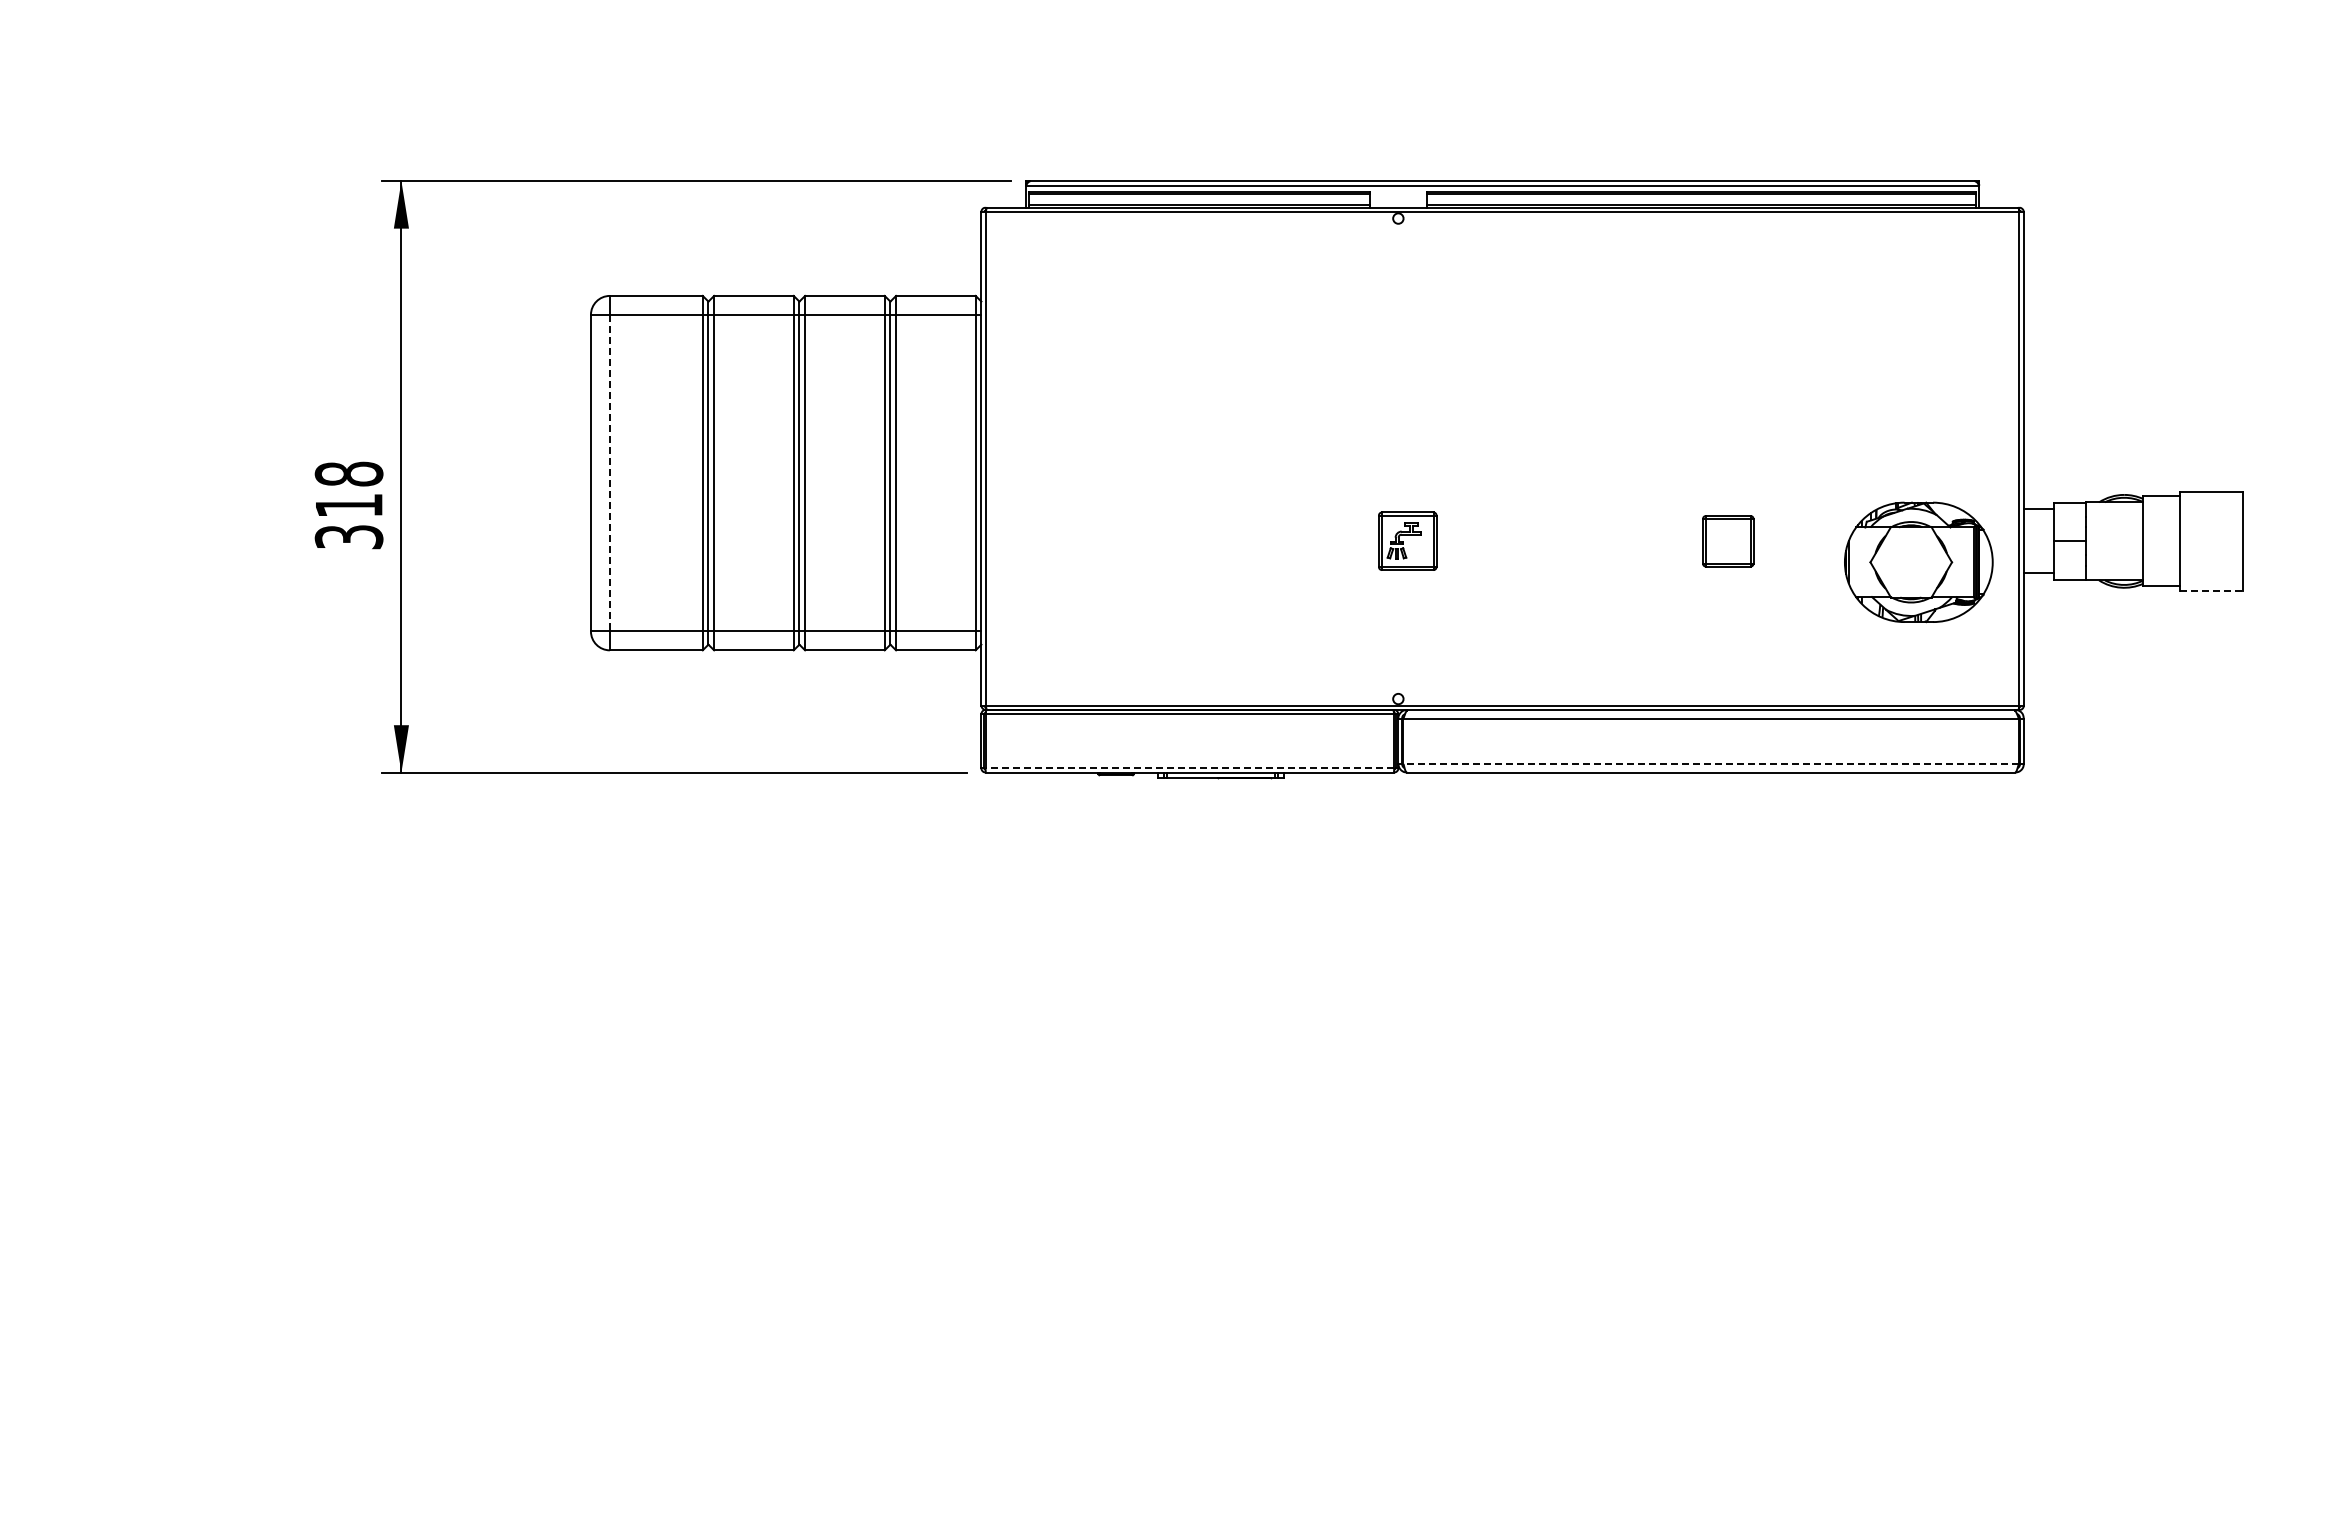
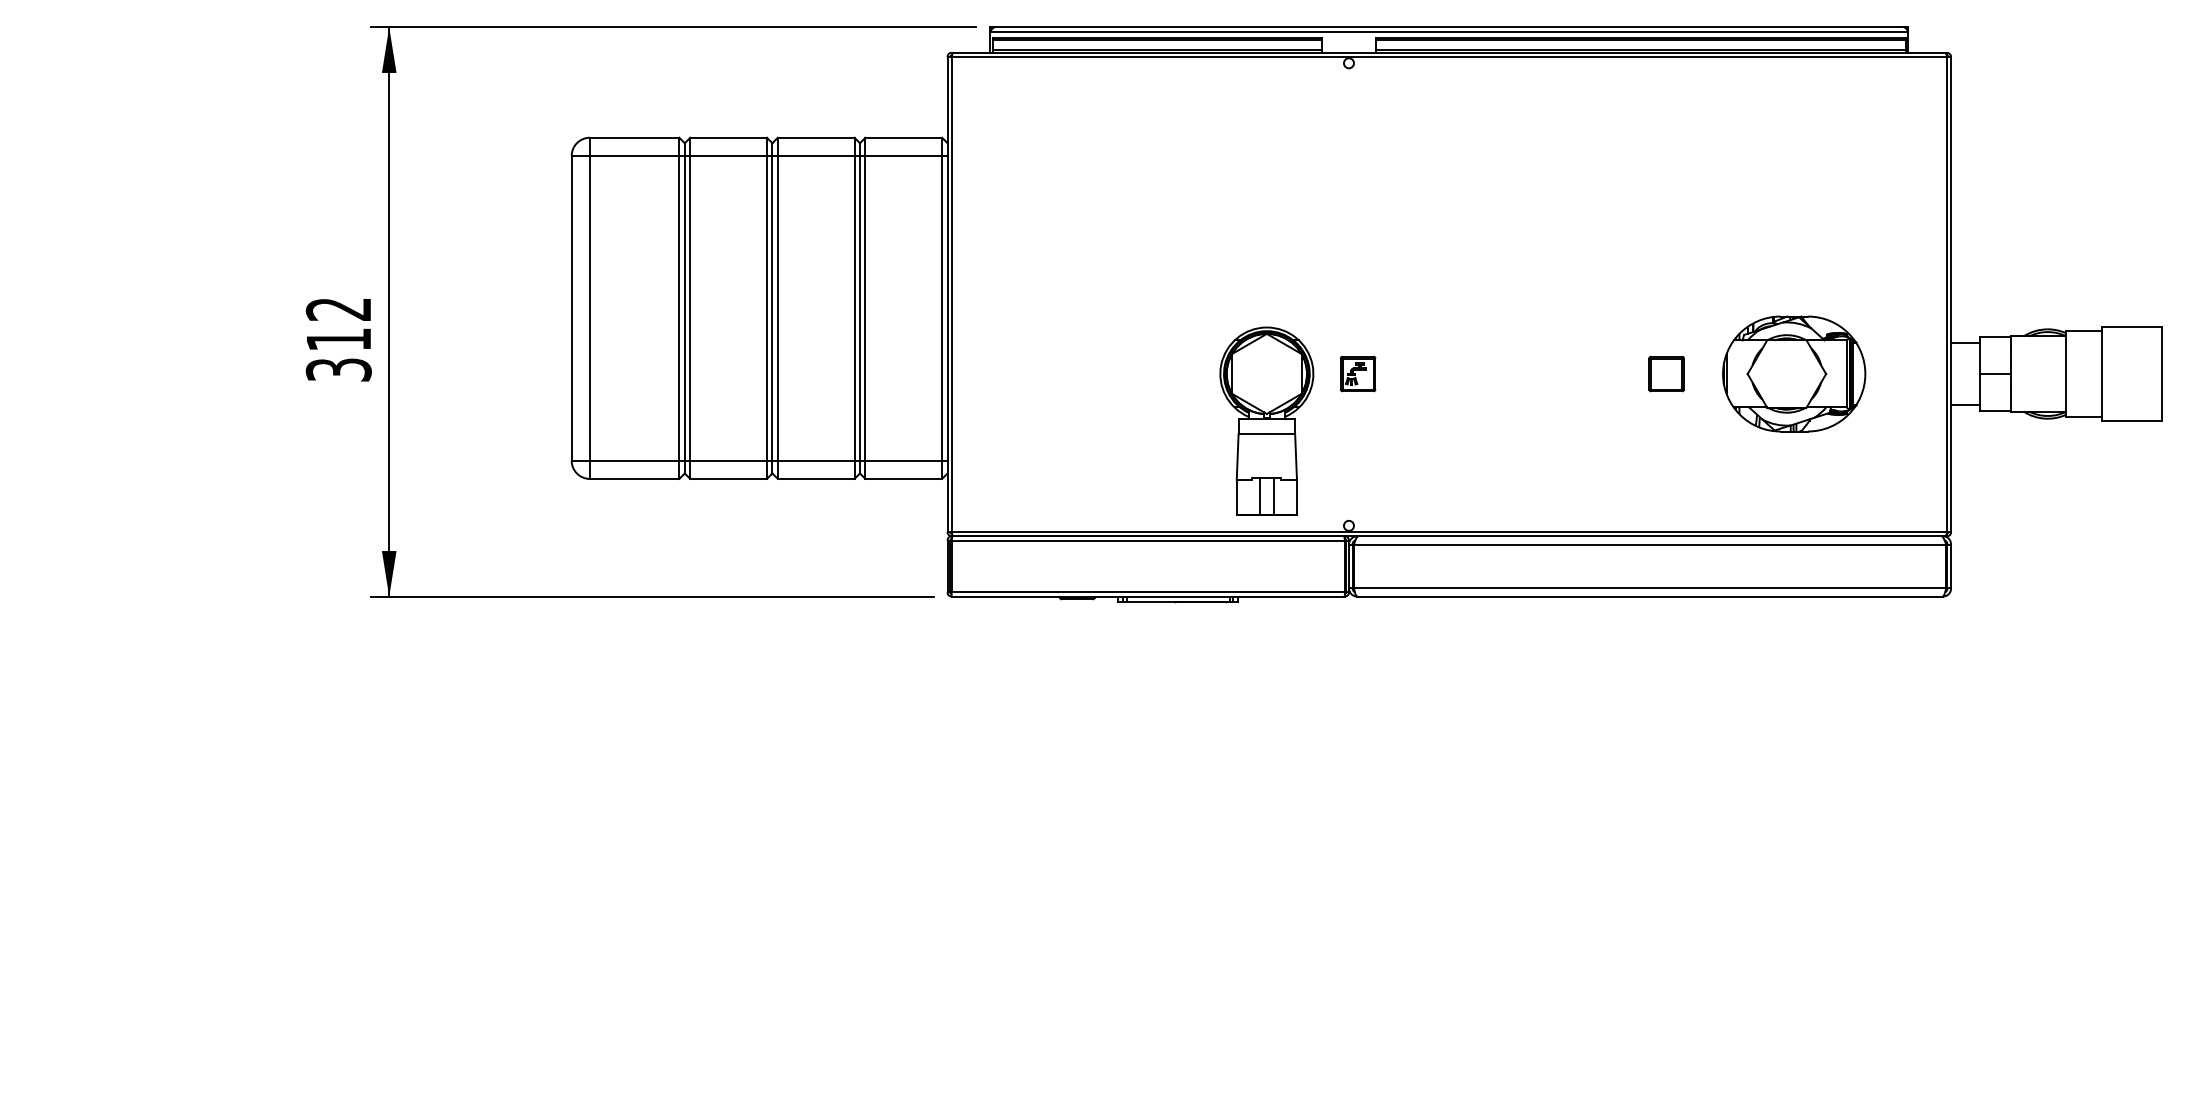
text: (348, 473) -> (338, 308), 318 -> 312
line: (609, 473) -> (589, 308), dashed -> solid
part: (1407, 541) -> (1357, 374), size x0.62
part: (1728, 541) -> (1666, 374), size x0.71
part: (1918, 562) -> (1793, 374), moved
part: (1312, 590) -> (1266, 421), added
line: (2211, 590) -> (2131, 421), dashed -> solid
line: (1711, 764) -> (1650, 588), dashed -> solid
line: (1189, 768) -> (1147, 592), dashed -> solid

